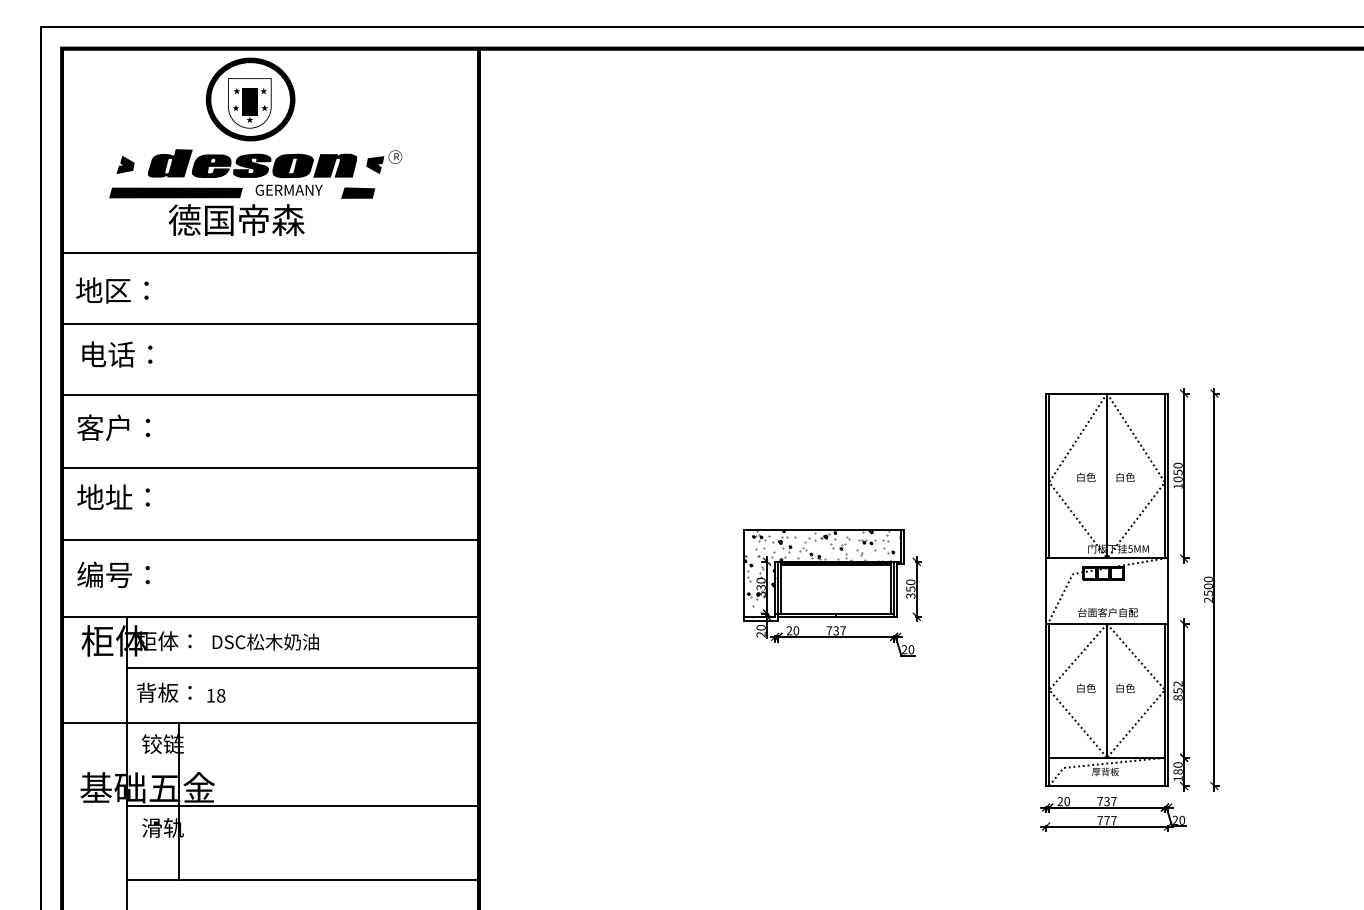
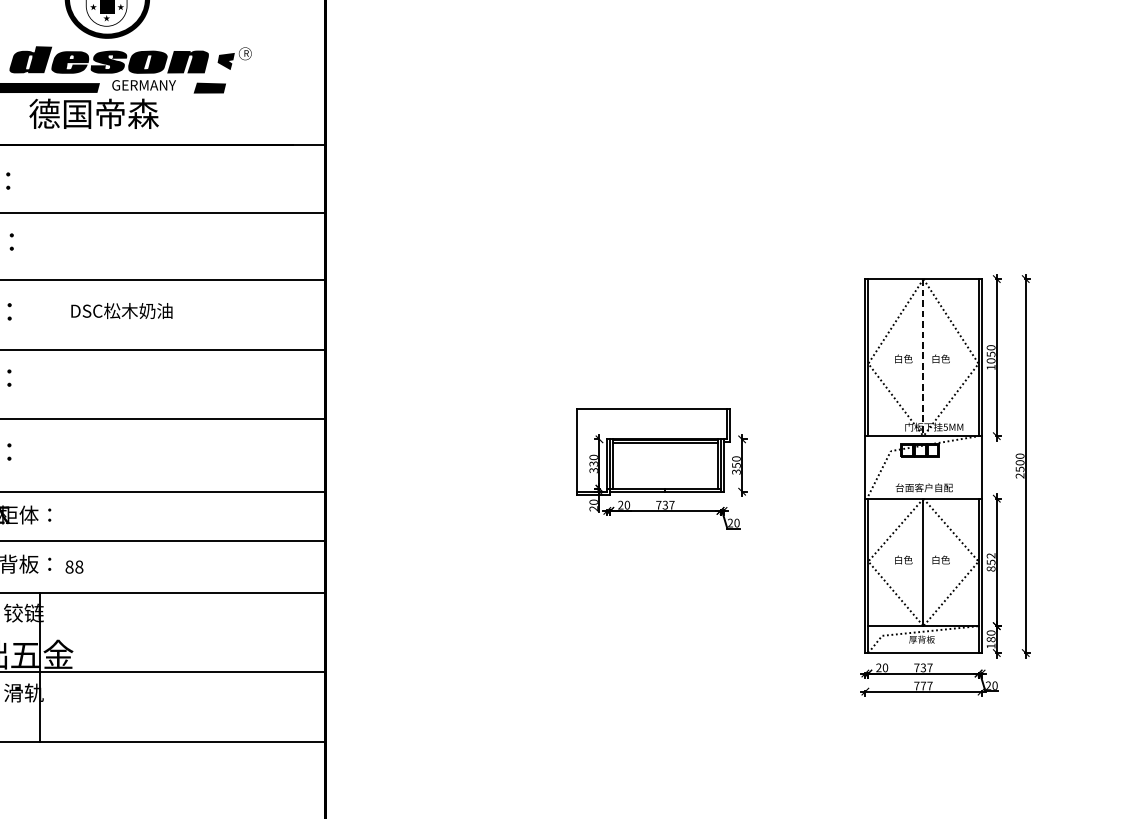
line: (1107, 476) -> (923, 358), solid -> dashed
hatch: (822, 573) -> (652, 450), removed
text: (265, 641) -> (121, 310), moved
text: (210, 695) -> (69, 566), 18 -> 88

